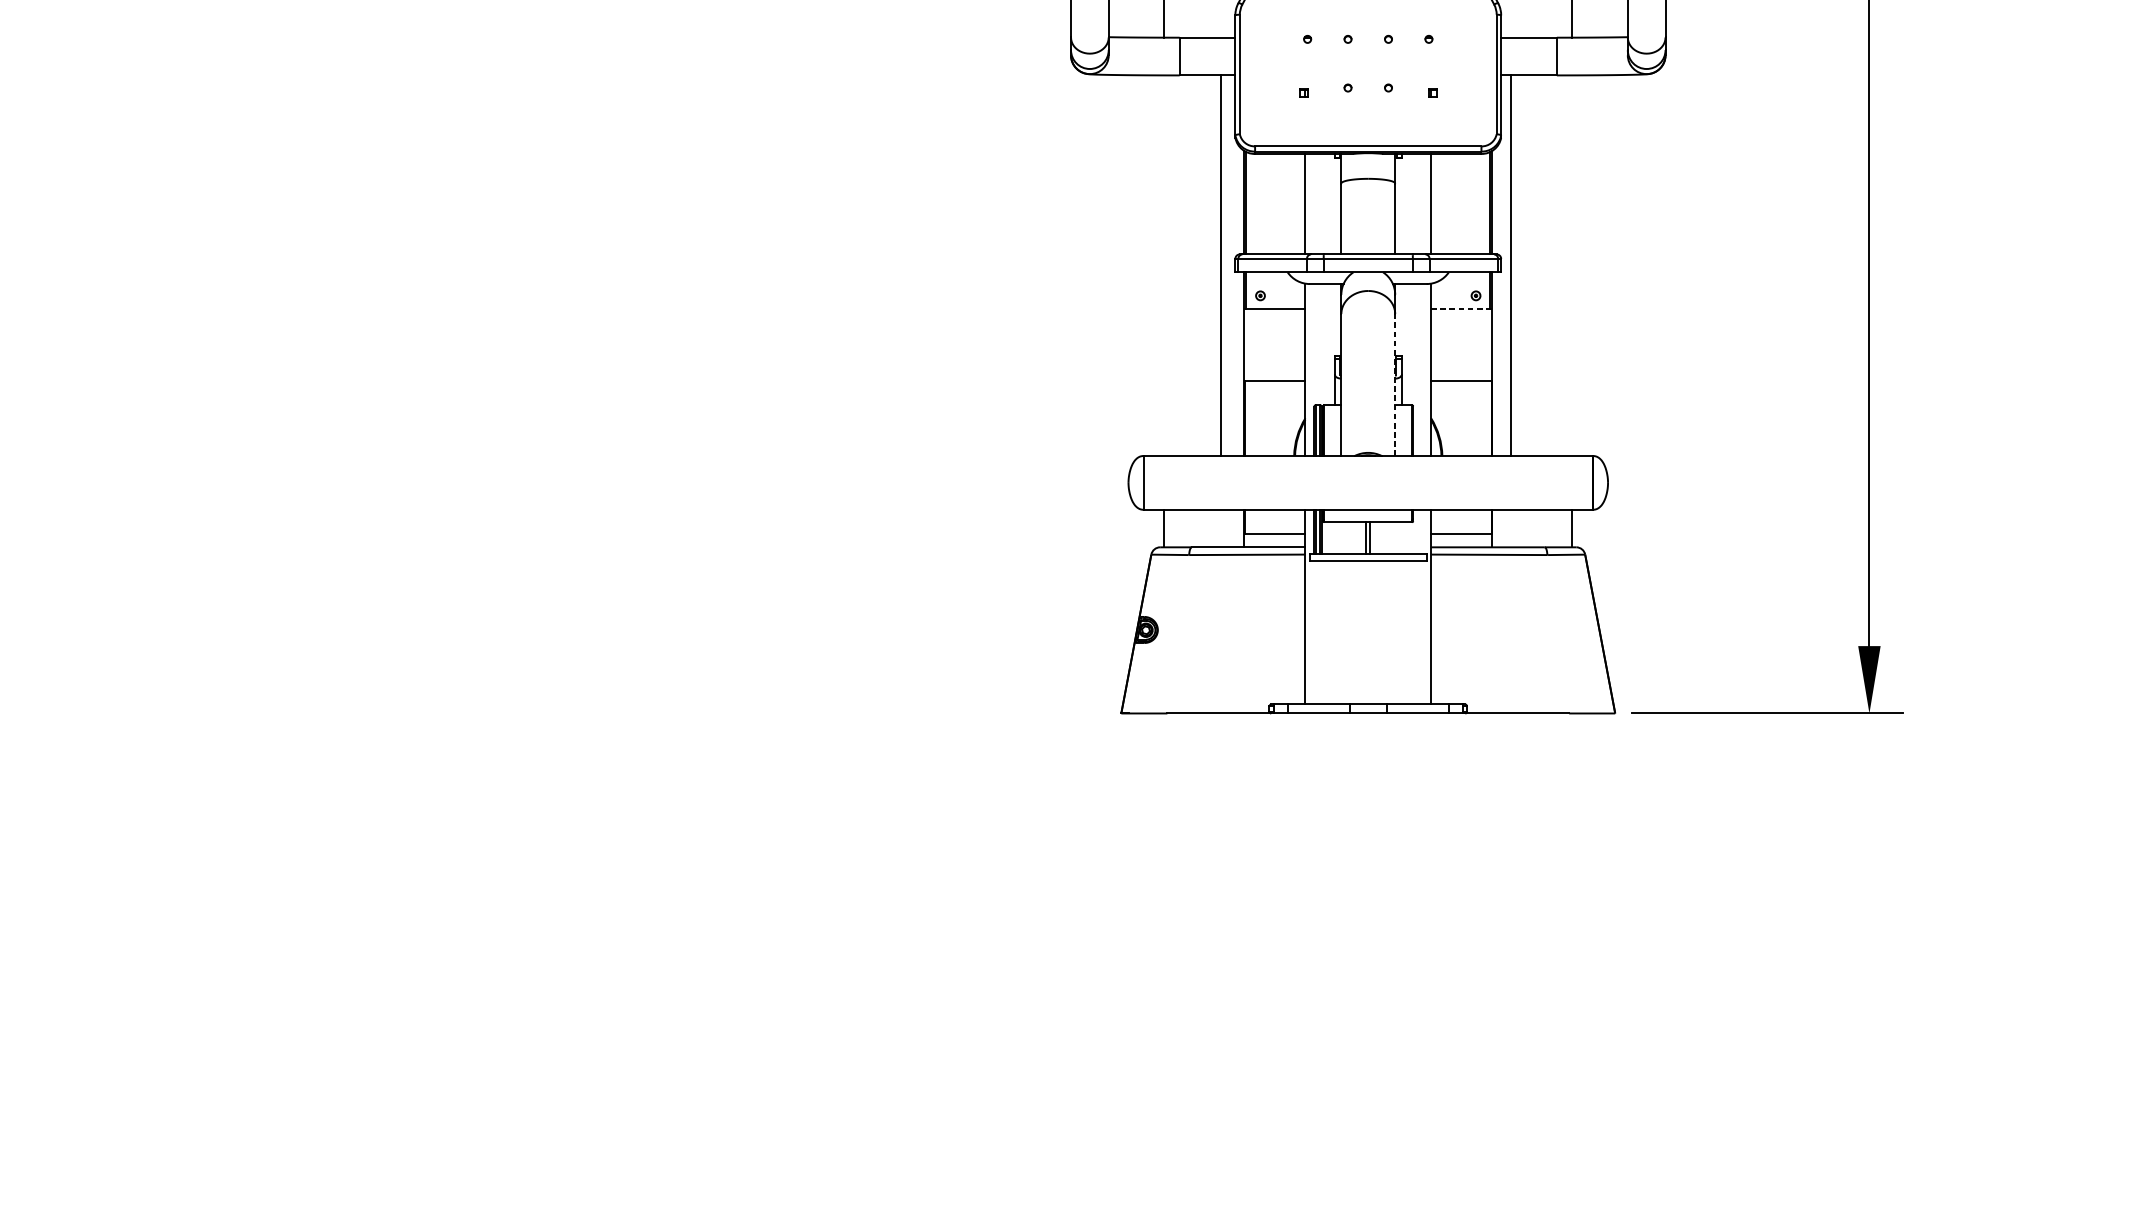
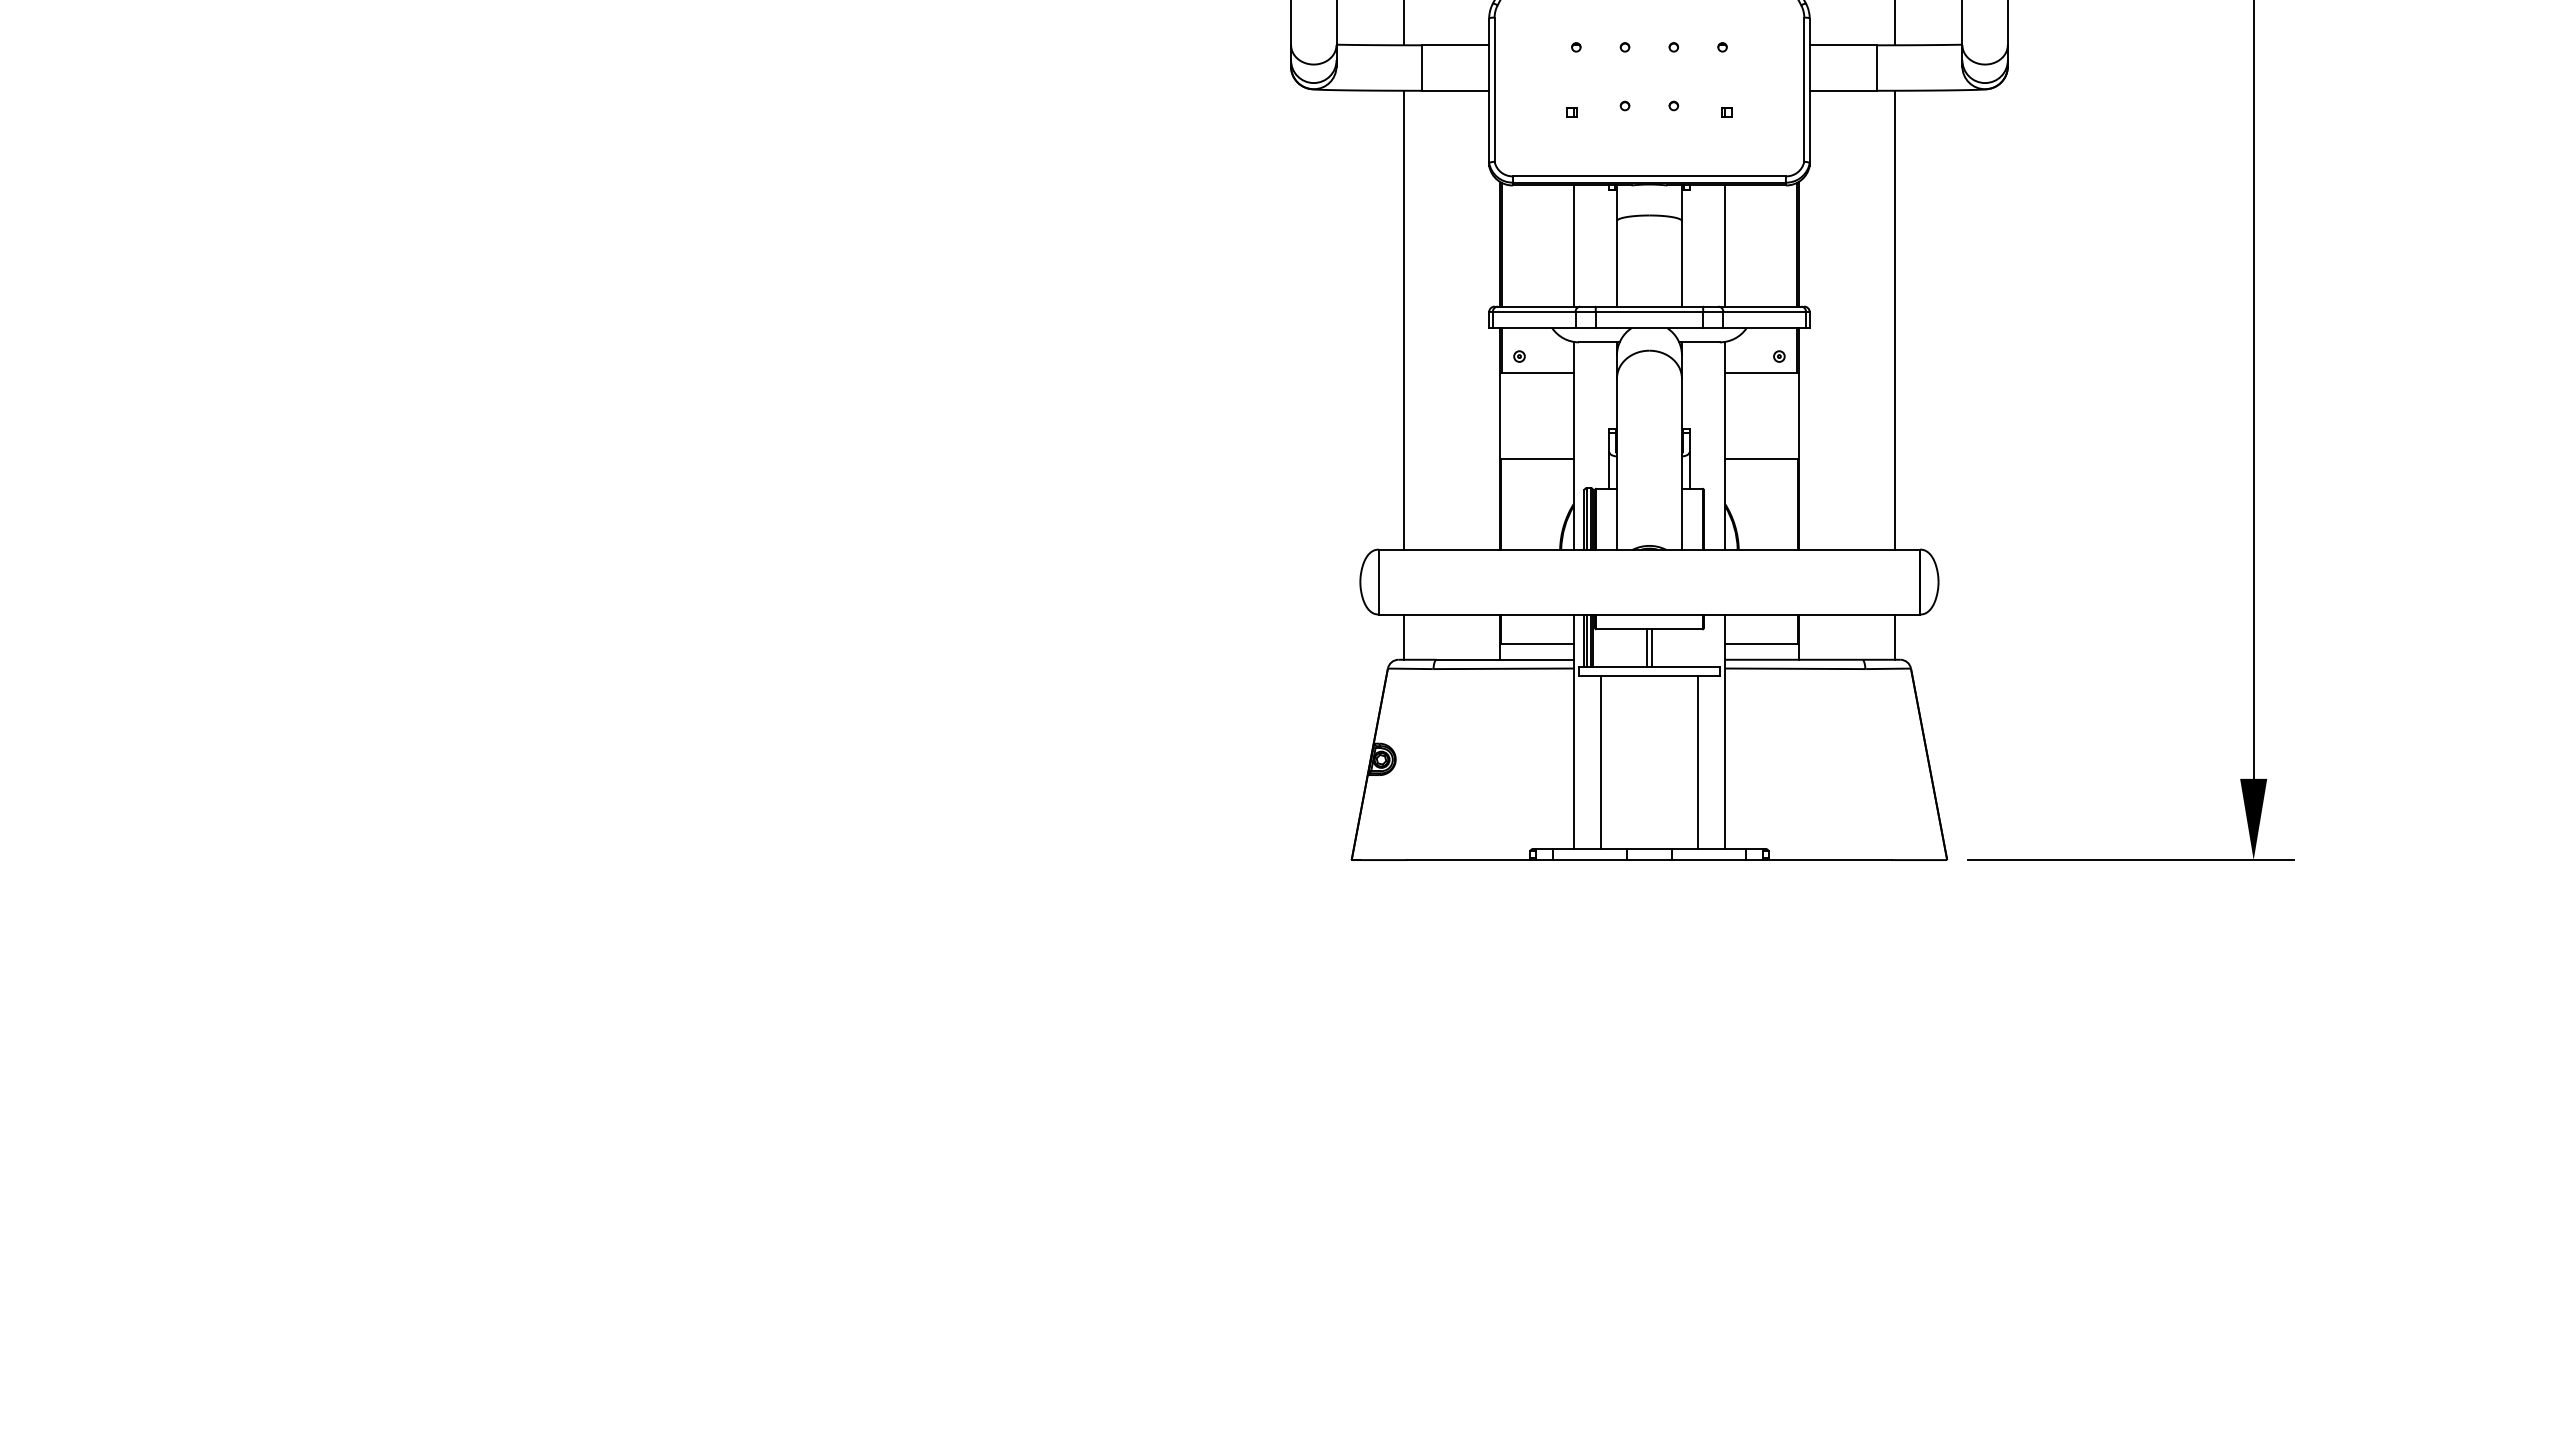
line: (1220, 265) -> (1403, 319), moved
line: (1510, 265) -> (1895, 319), moved
line: (1460, 309) -> (1760, 372), dashed -> solid
line: (1394, 385) -> (1681, 464), dashed -> solid
line: (1328, 632) -> (1601, 762), added
line: (1408, 632) -> (1697, 762), added

